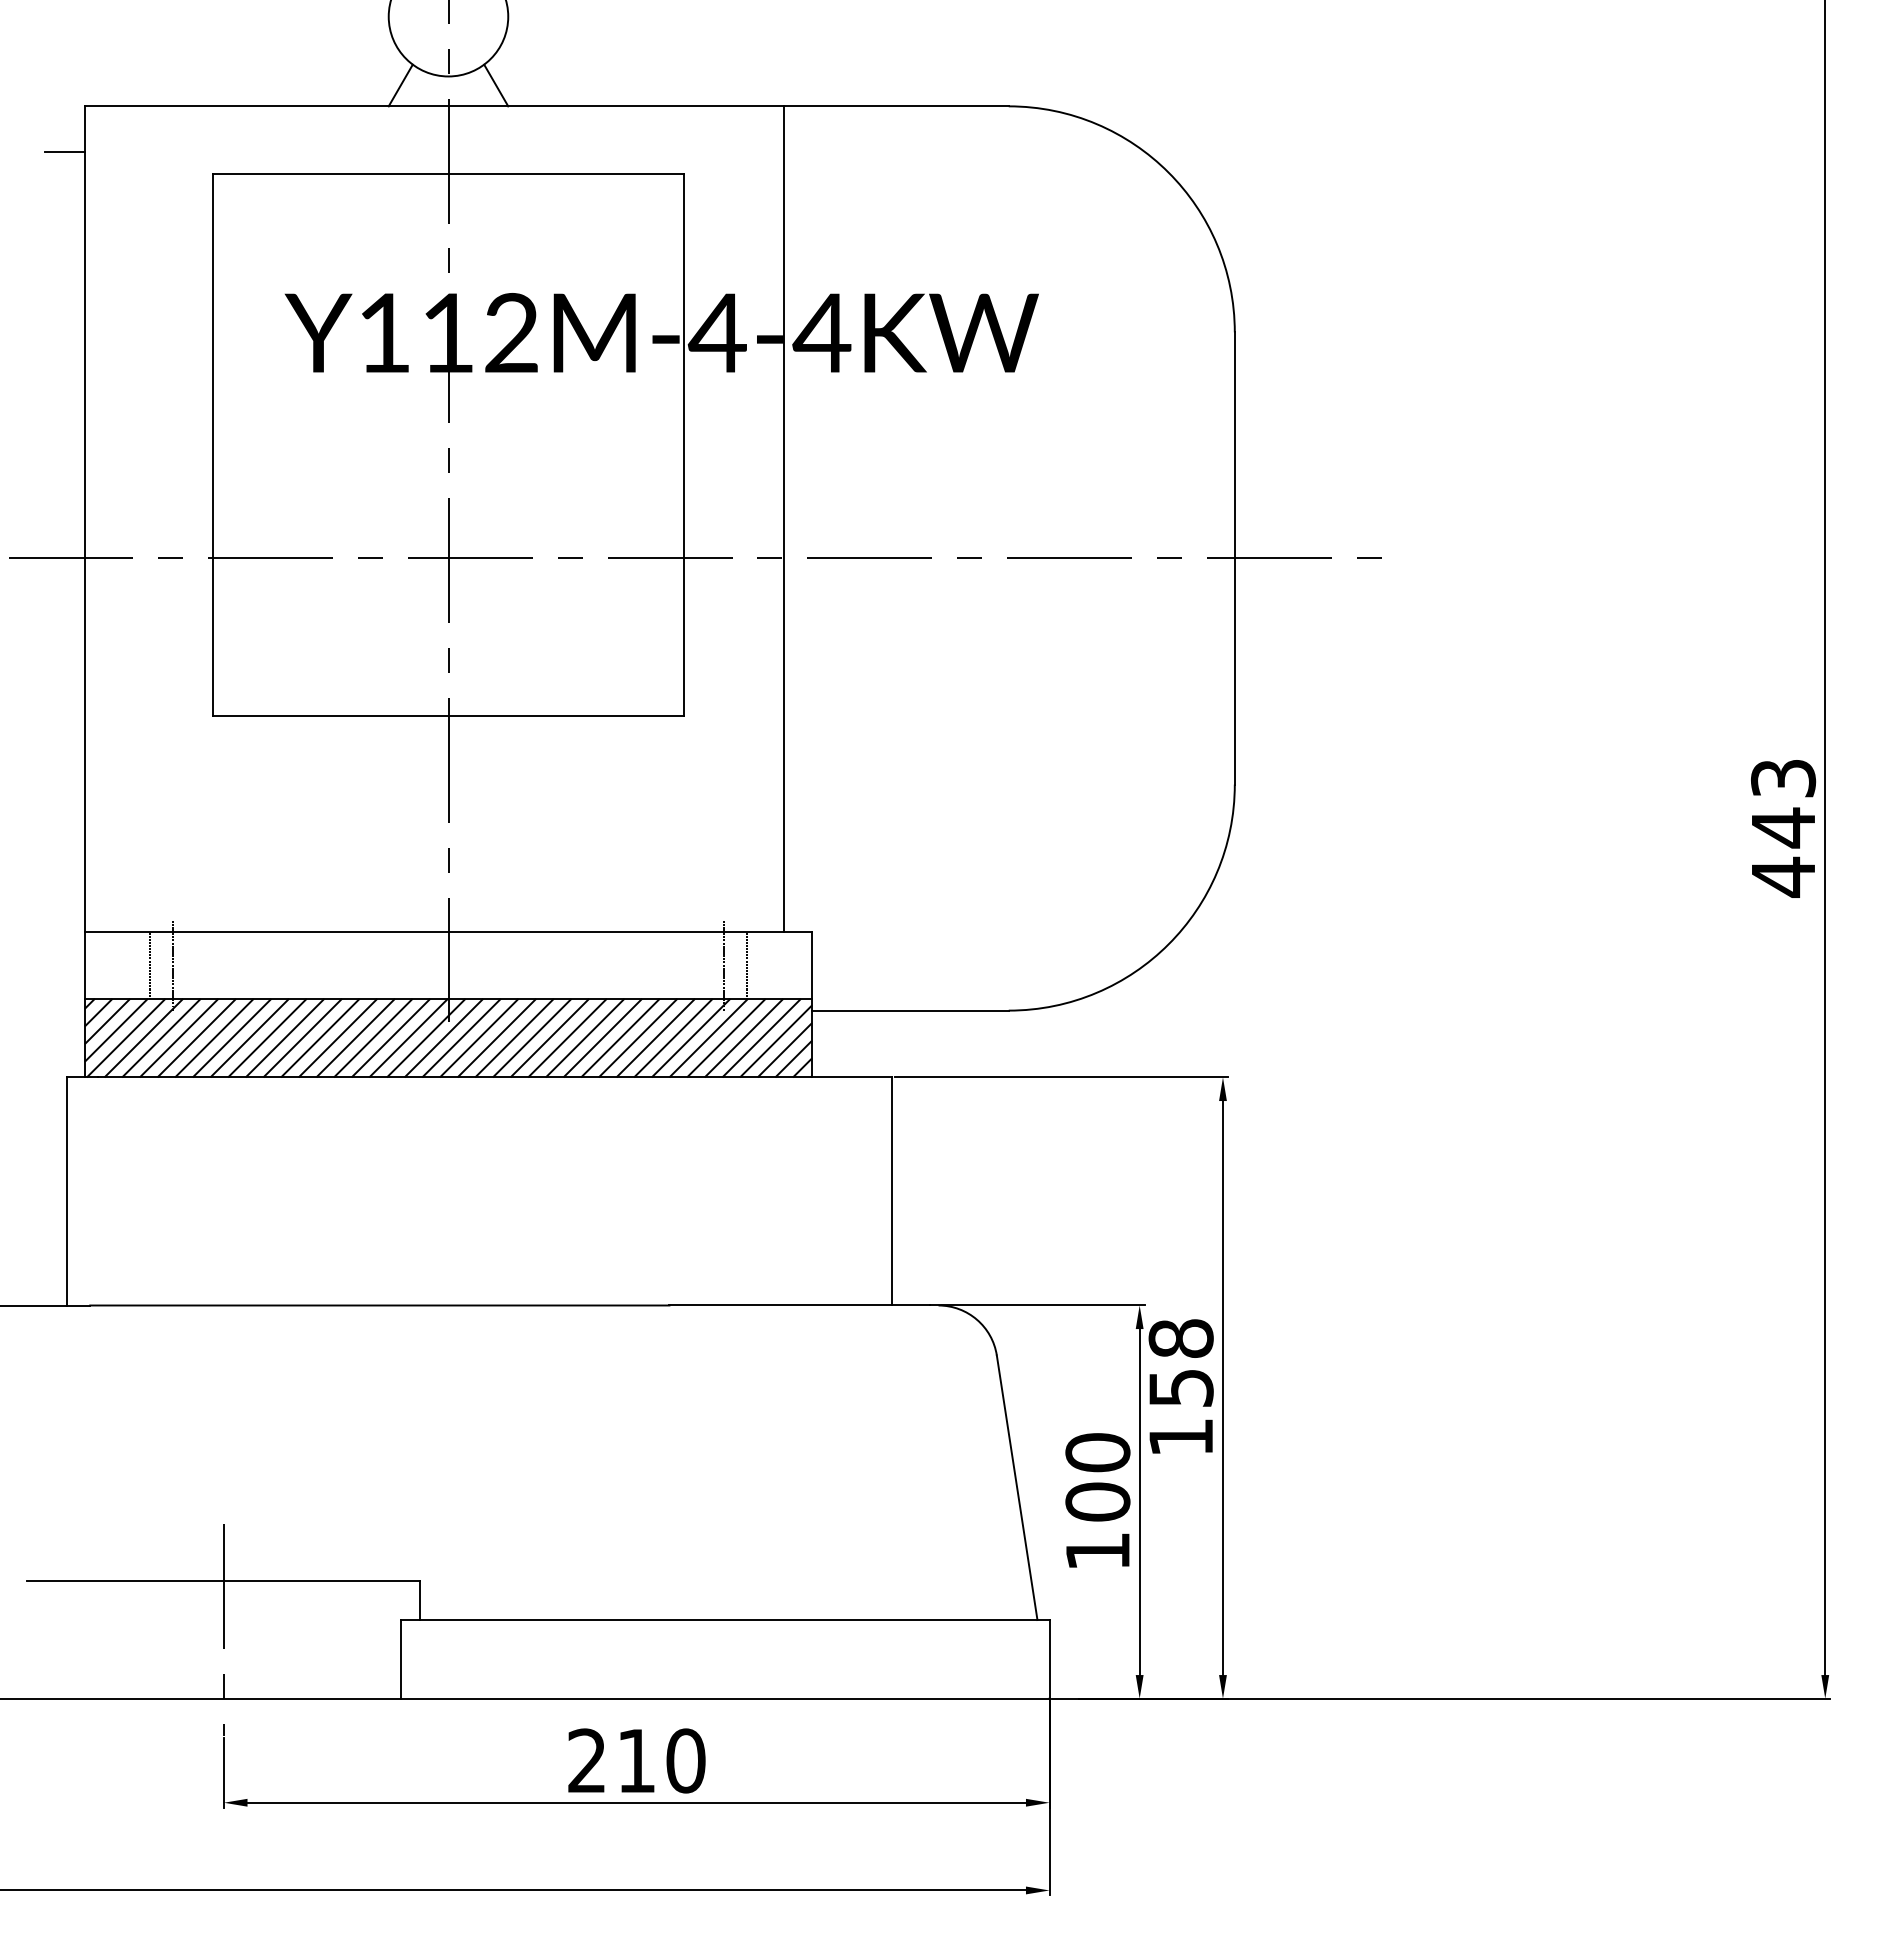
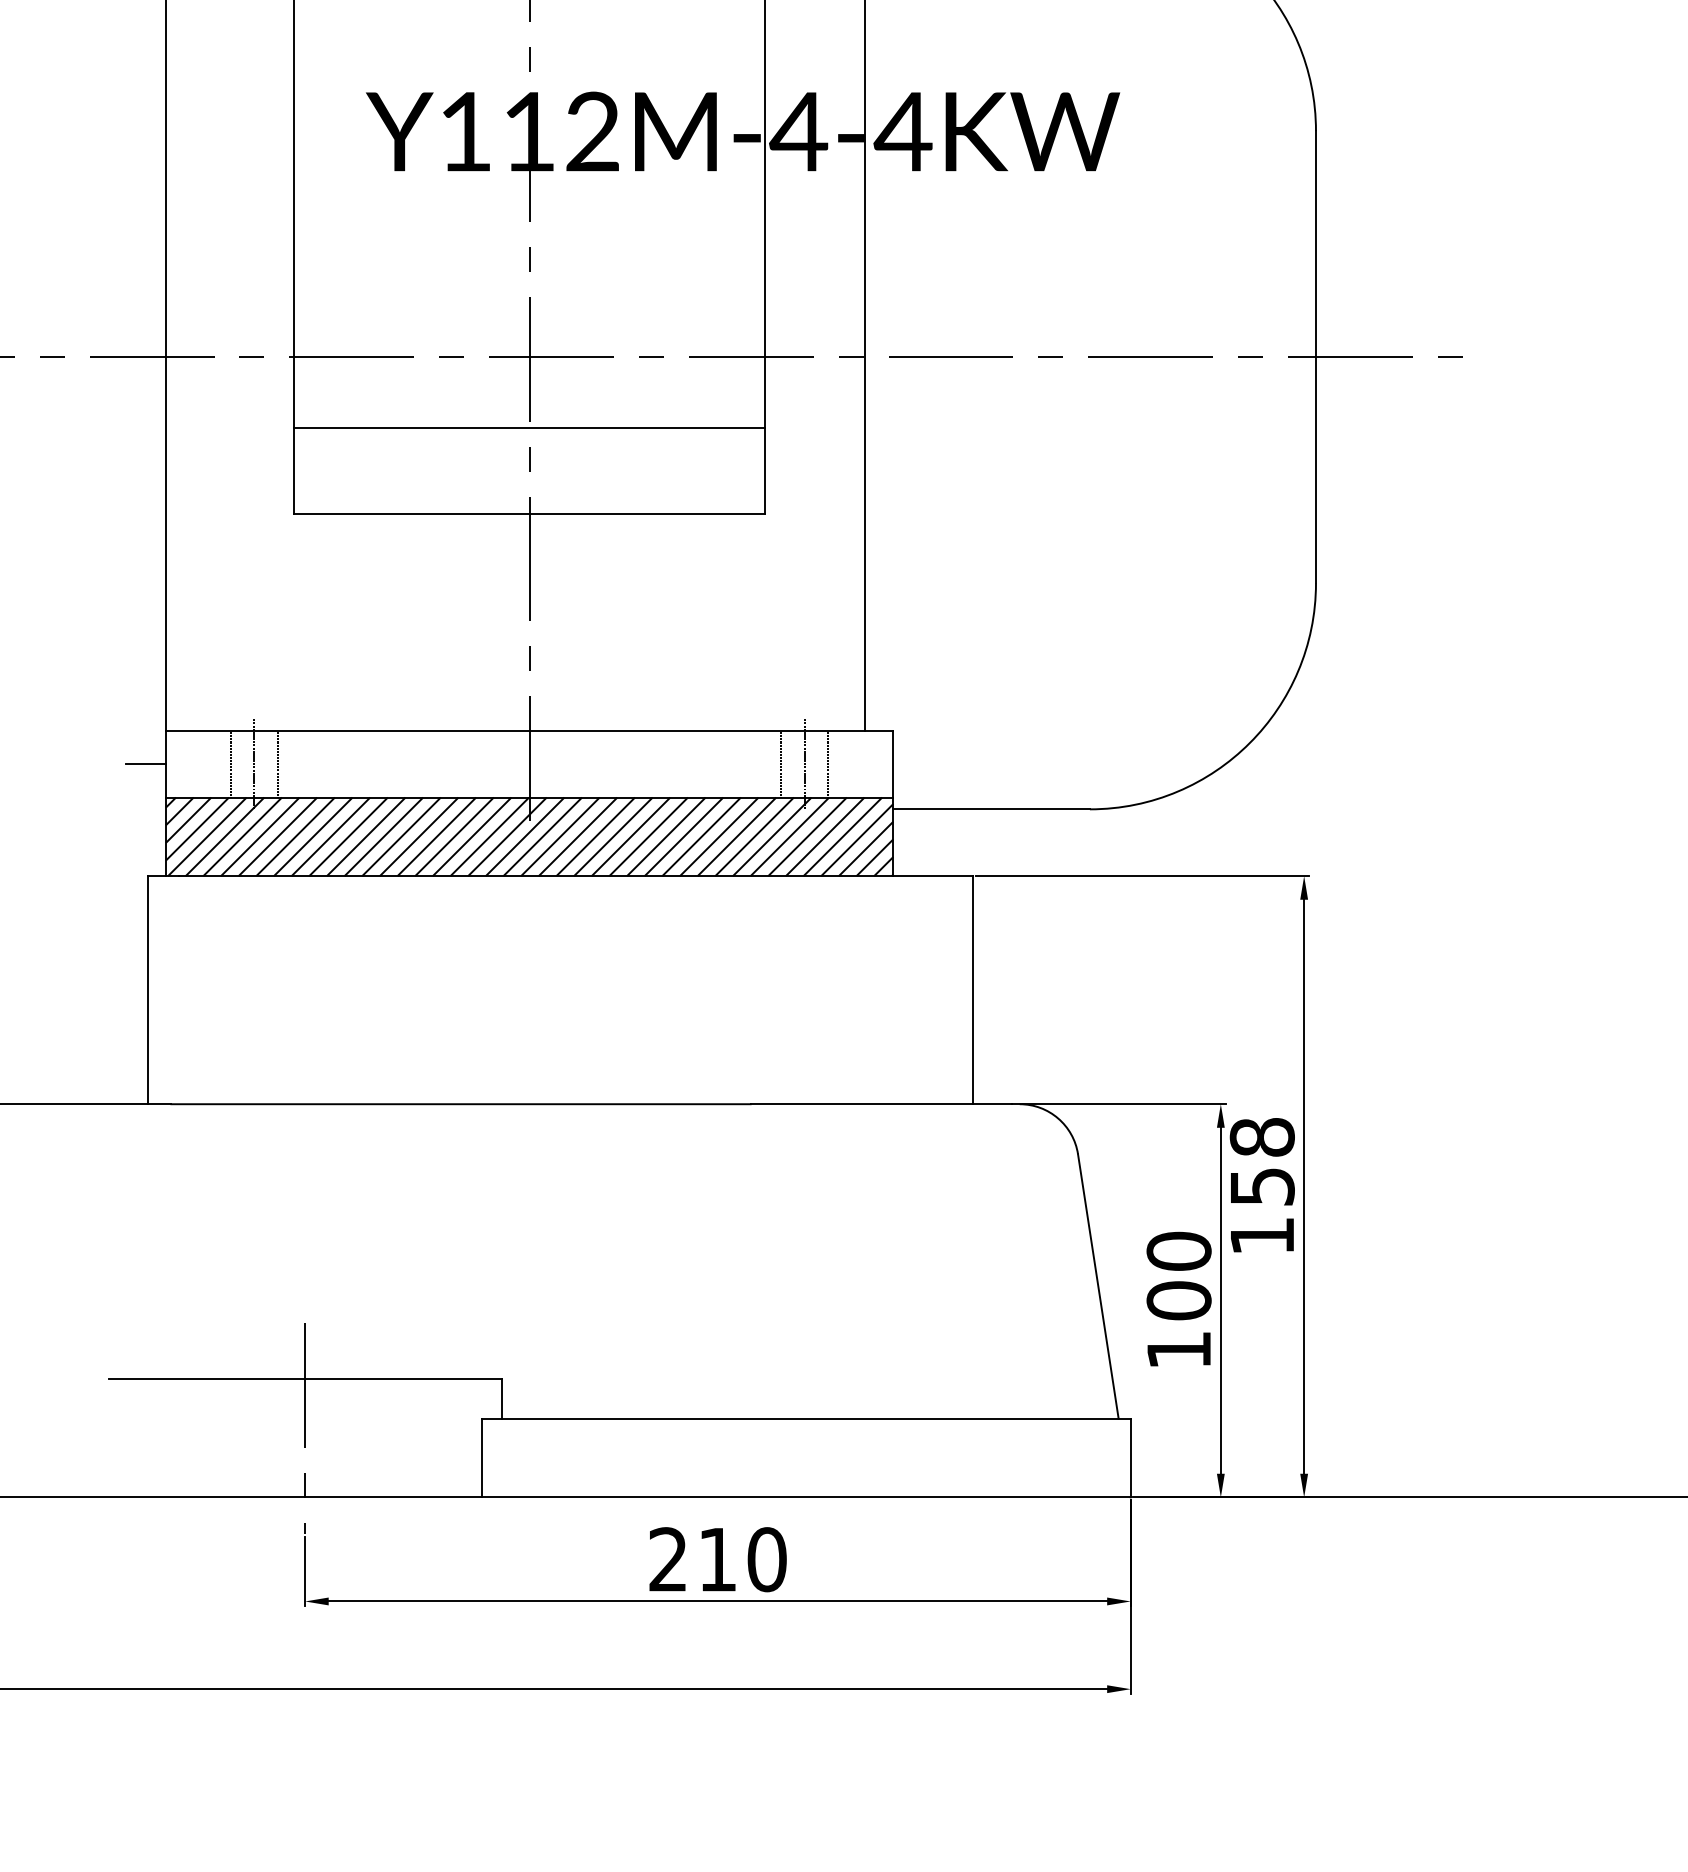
line: (448, 629) -> (529, 428), added
line: (196, 964) -> (277, 763), added
line: (700, 964) -> (781, 763), added
line: (64, 965) -> (145, 764), added

